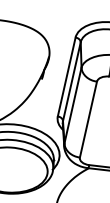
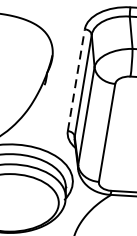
line: (66, 76) -> (76, 79), solid -> dashed

